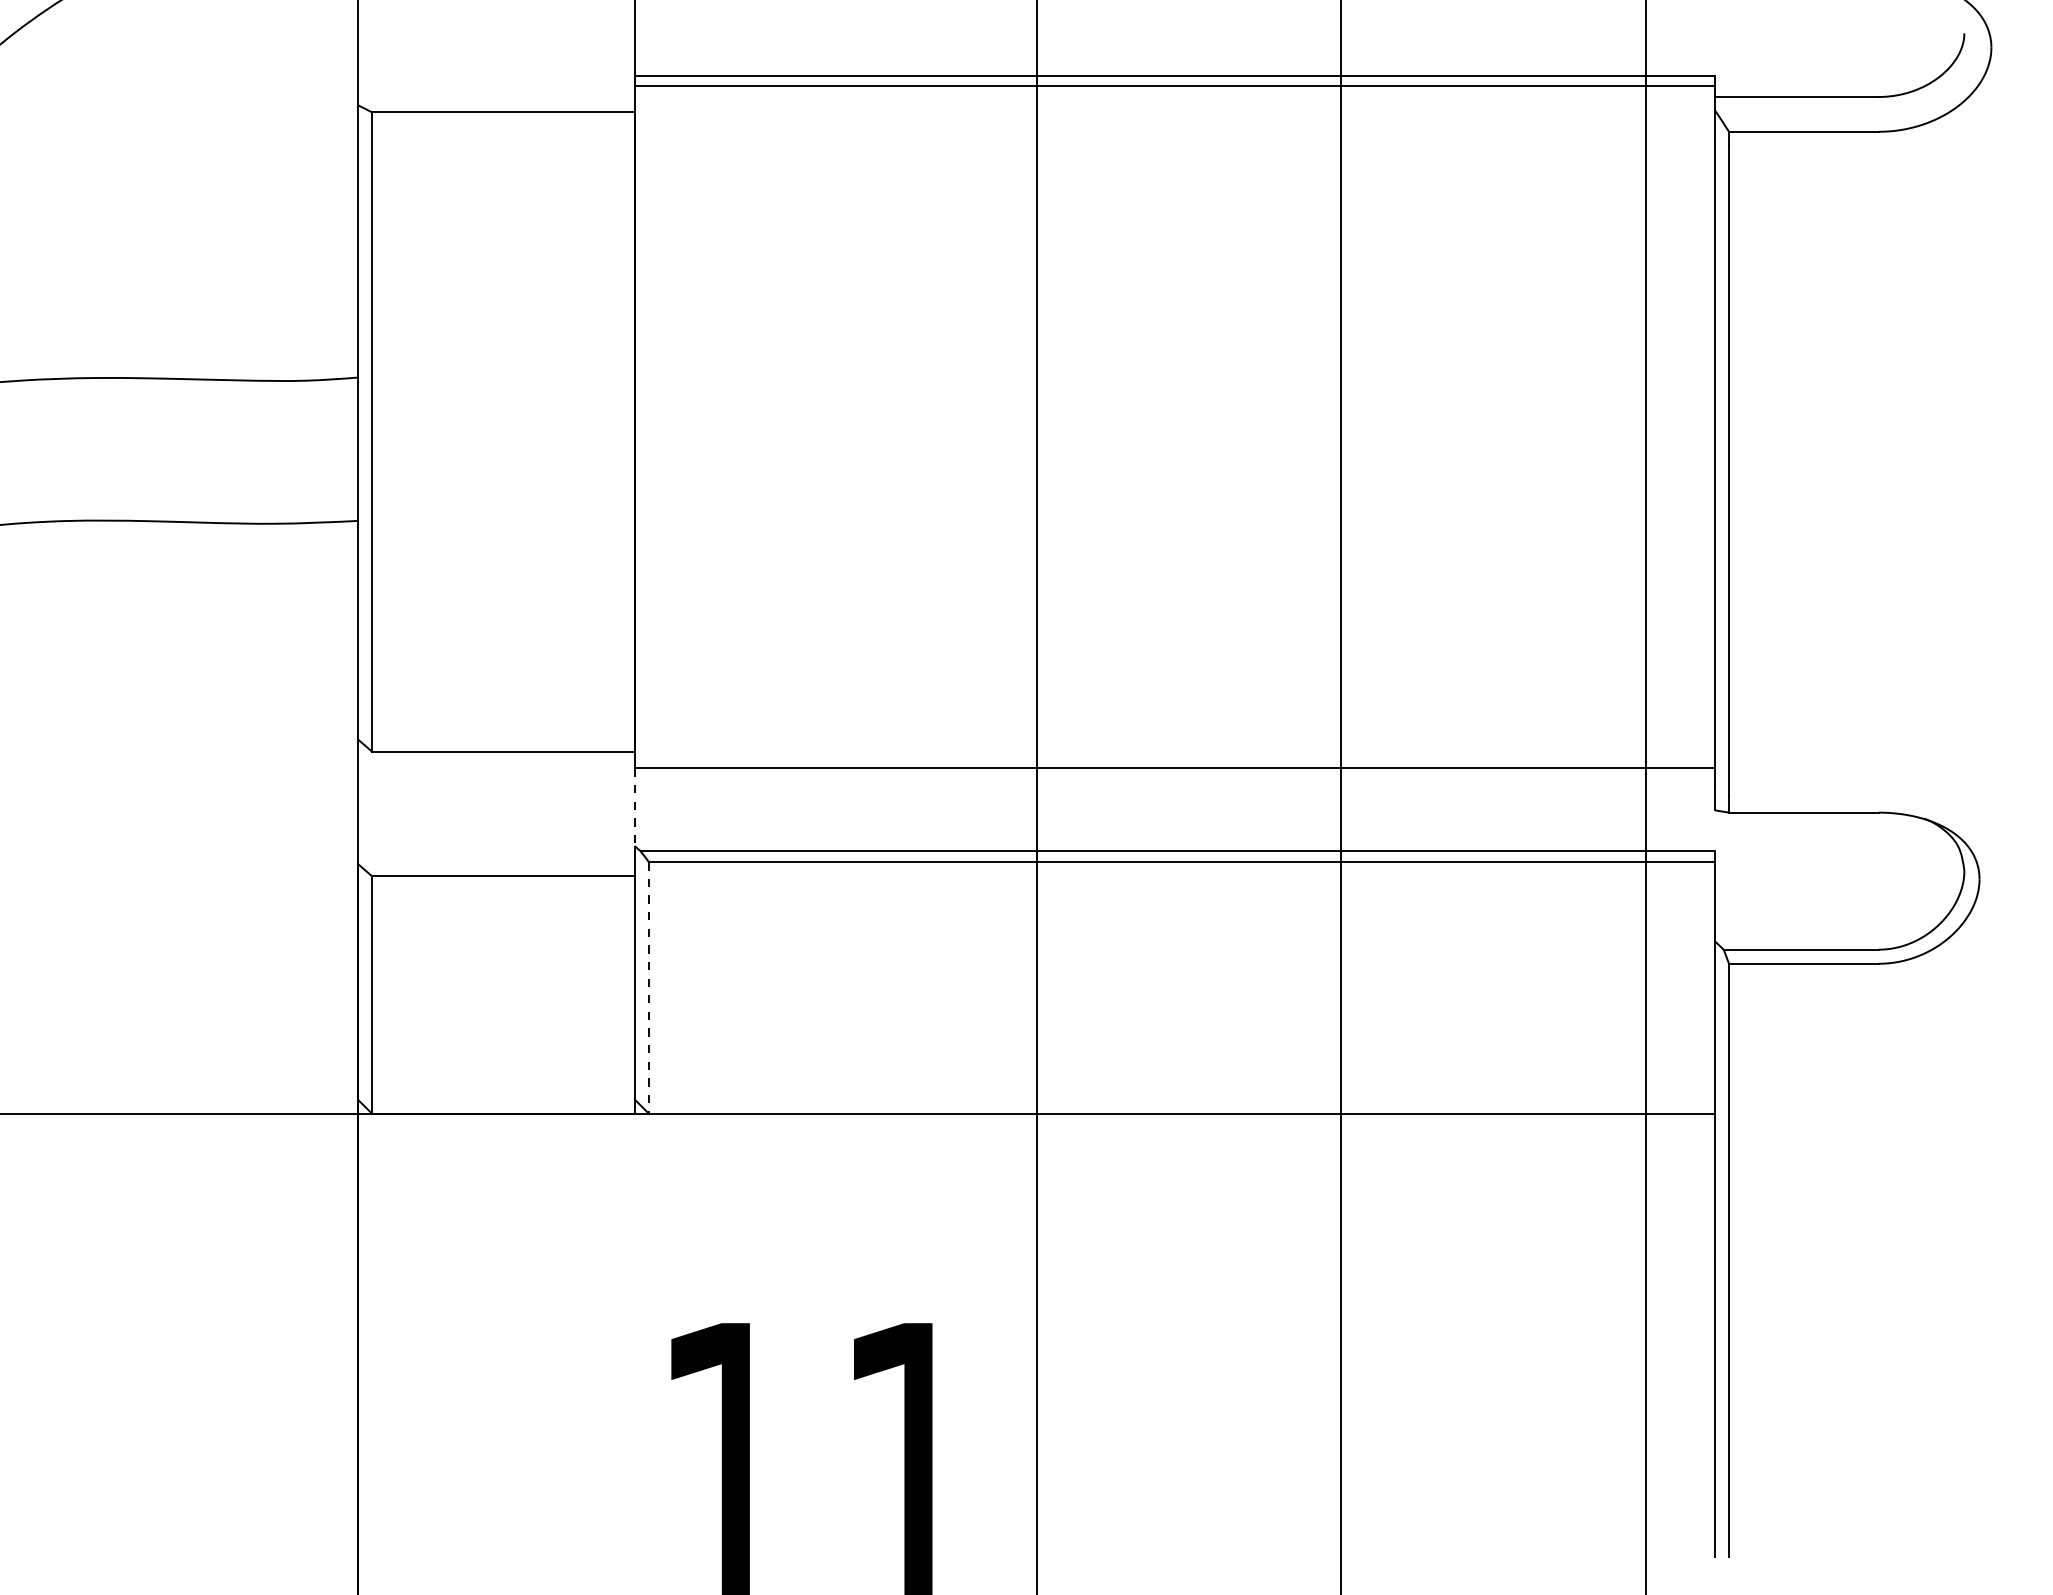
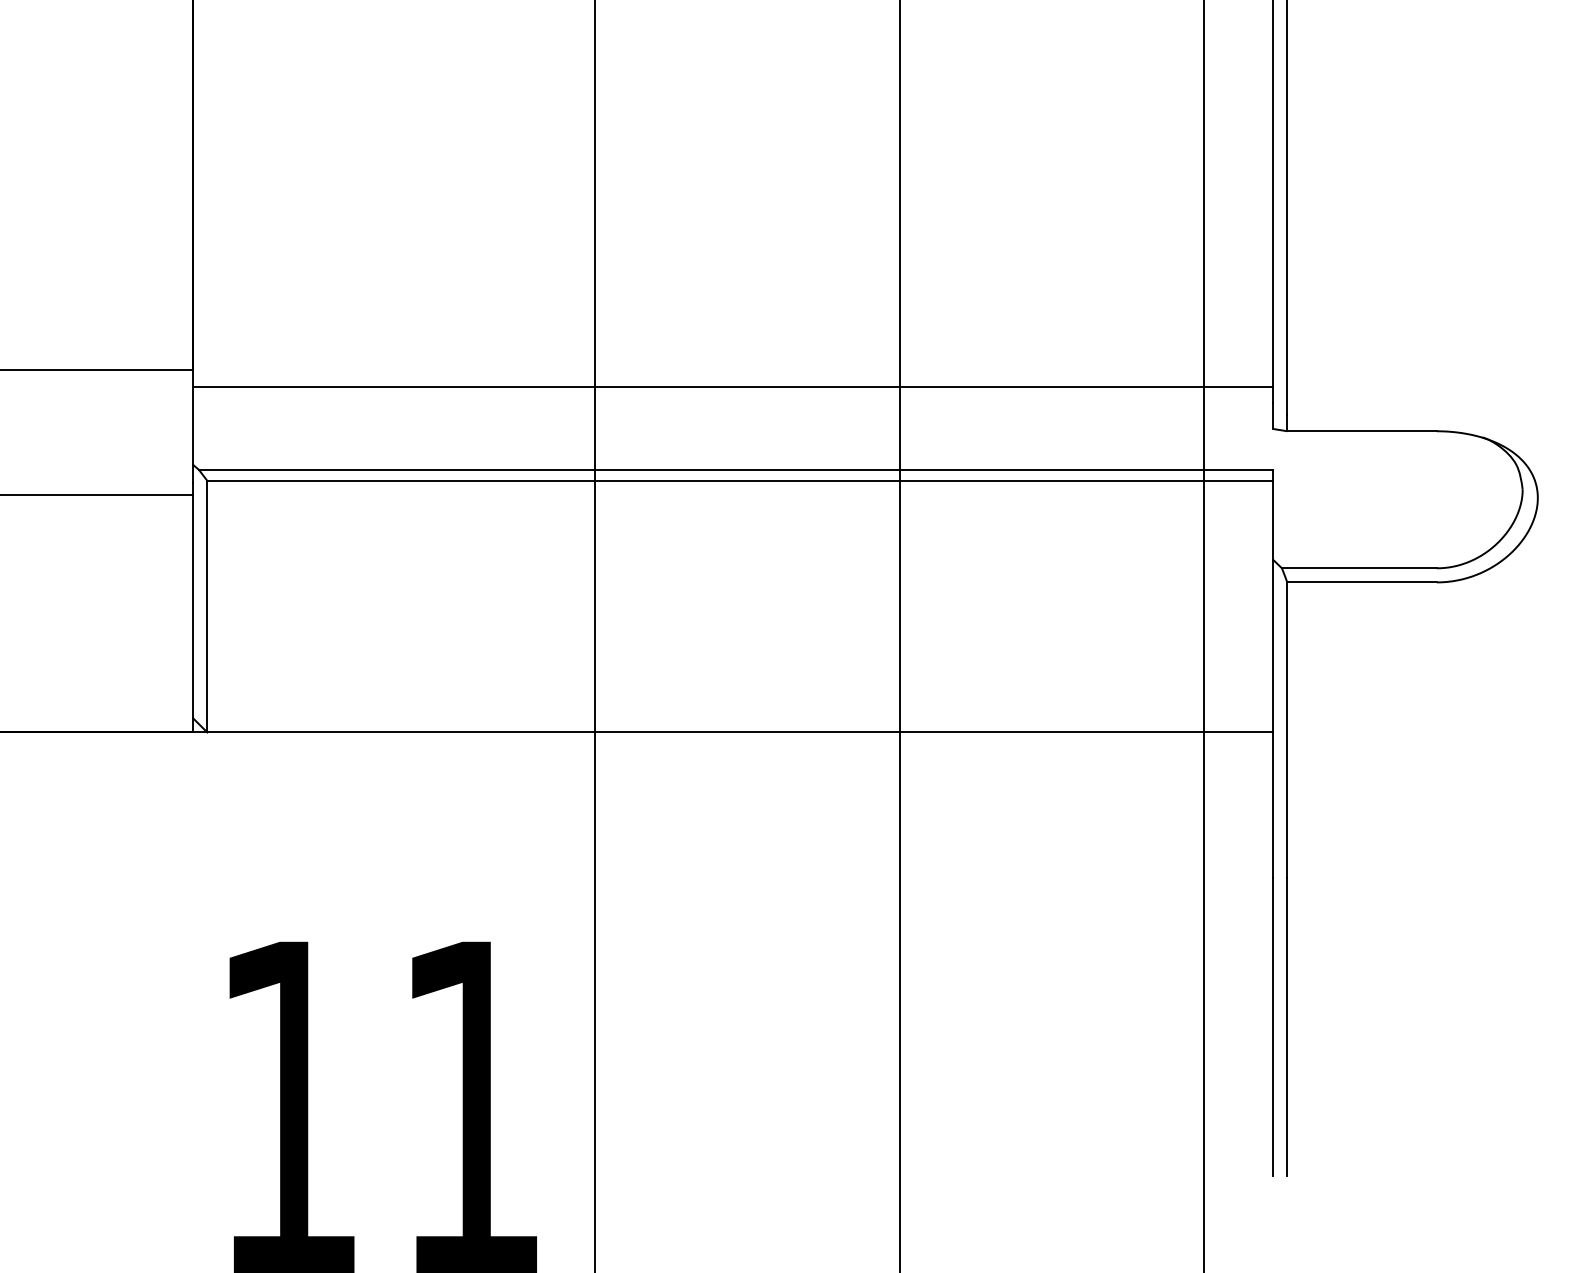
line: (635, 807) -> (193, 426), dashed -> solid
line: (649, 988) -> (207, 607), dashed -> solid

